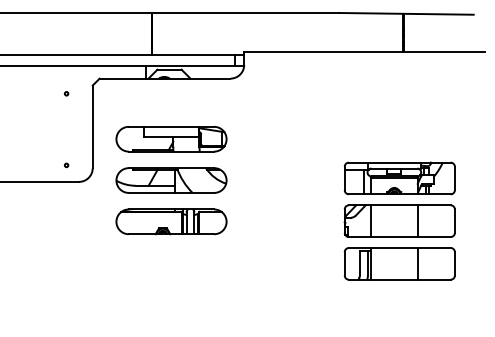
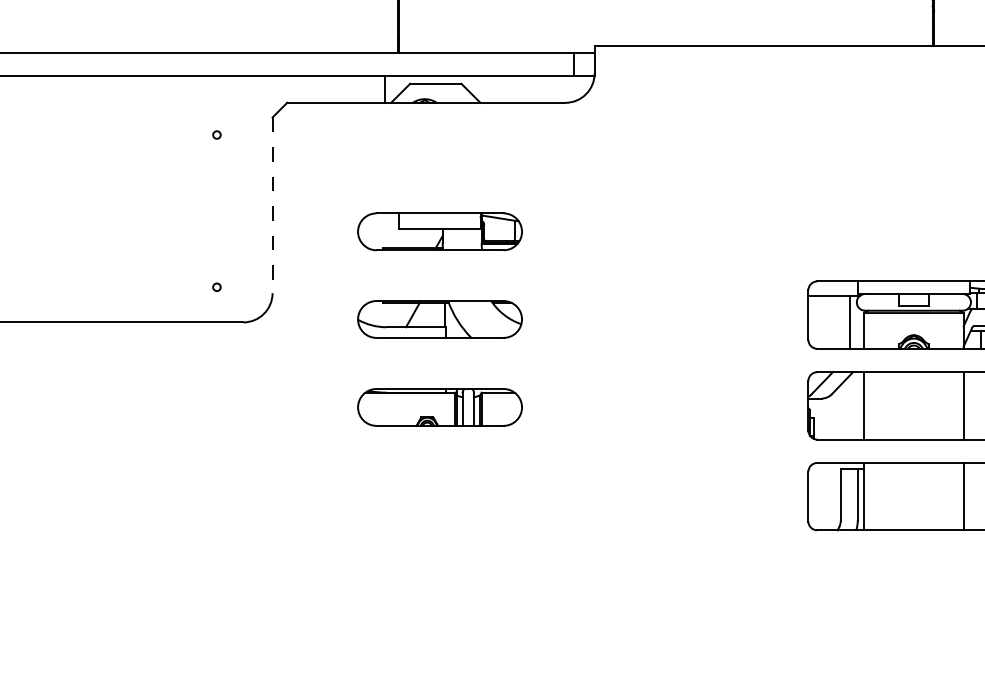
line: (92, 127) -> (272, 206), solid -> dashed
part: (171, 139) -> (440, 232), size x0.7
part: (171, 180) -> (440, 319), size x0.7
part: (171, 221) -> (440, 406), size x0.7

